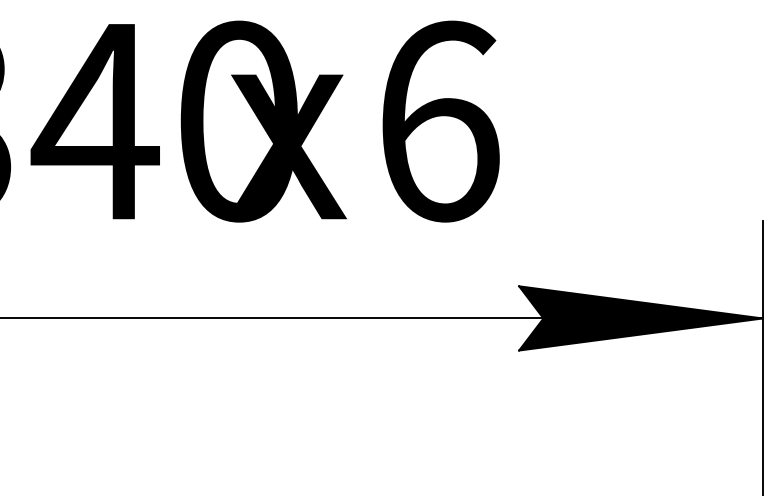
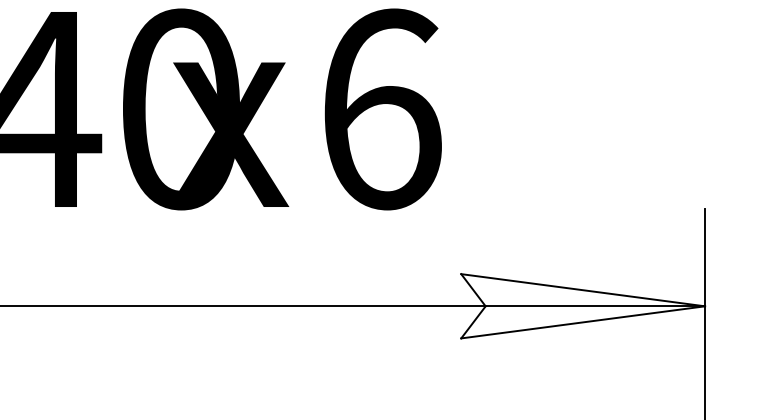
fill: (640, 318) -> (582, 306), removed

